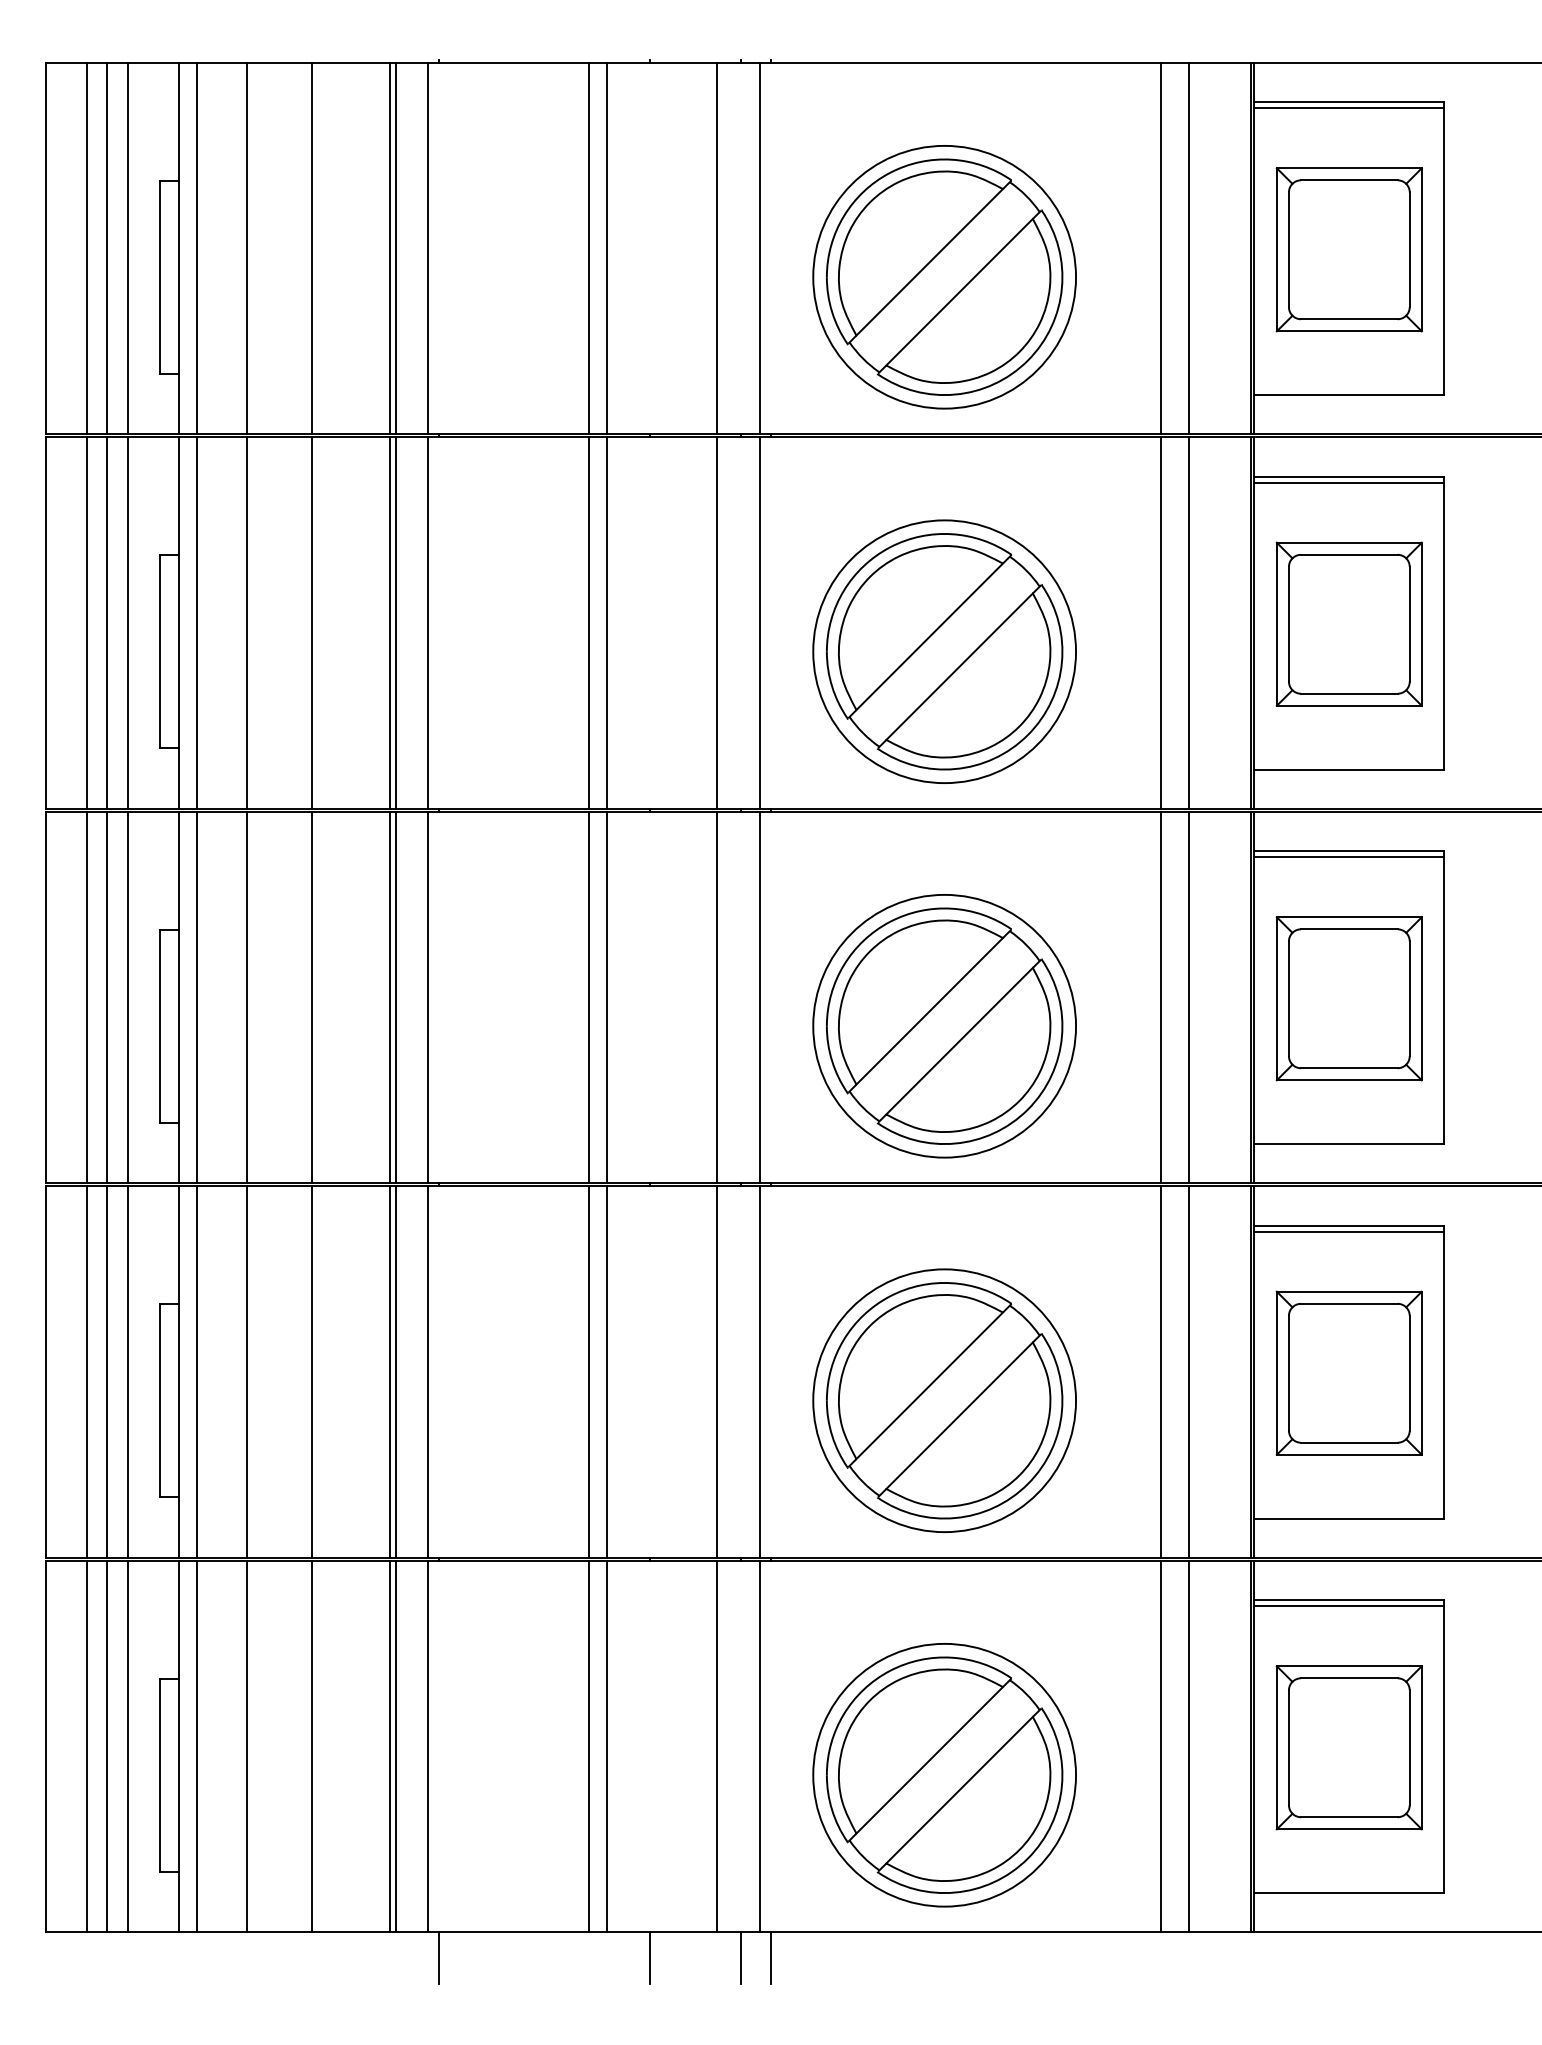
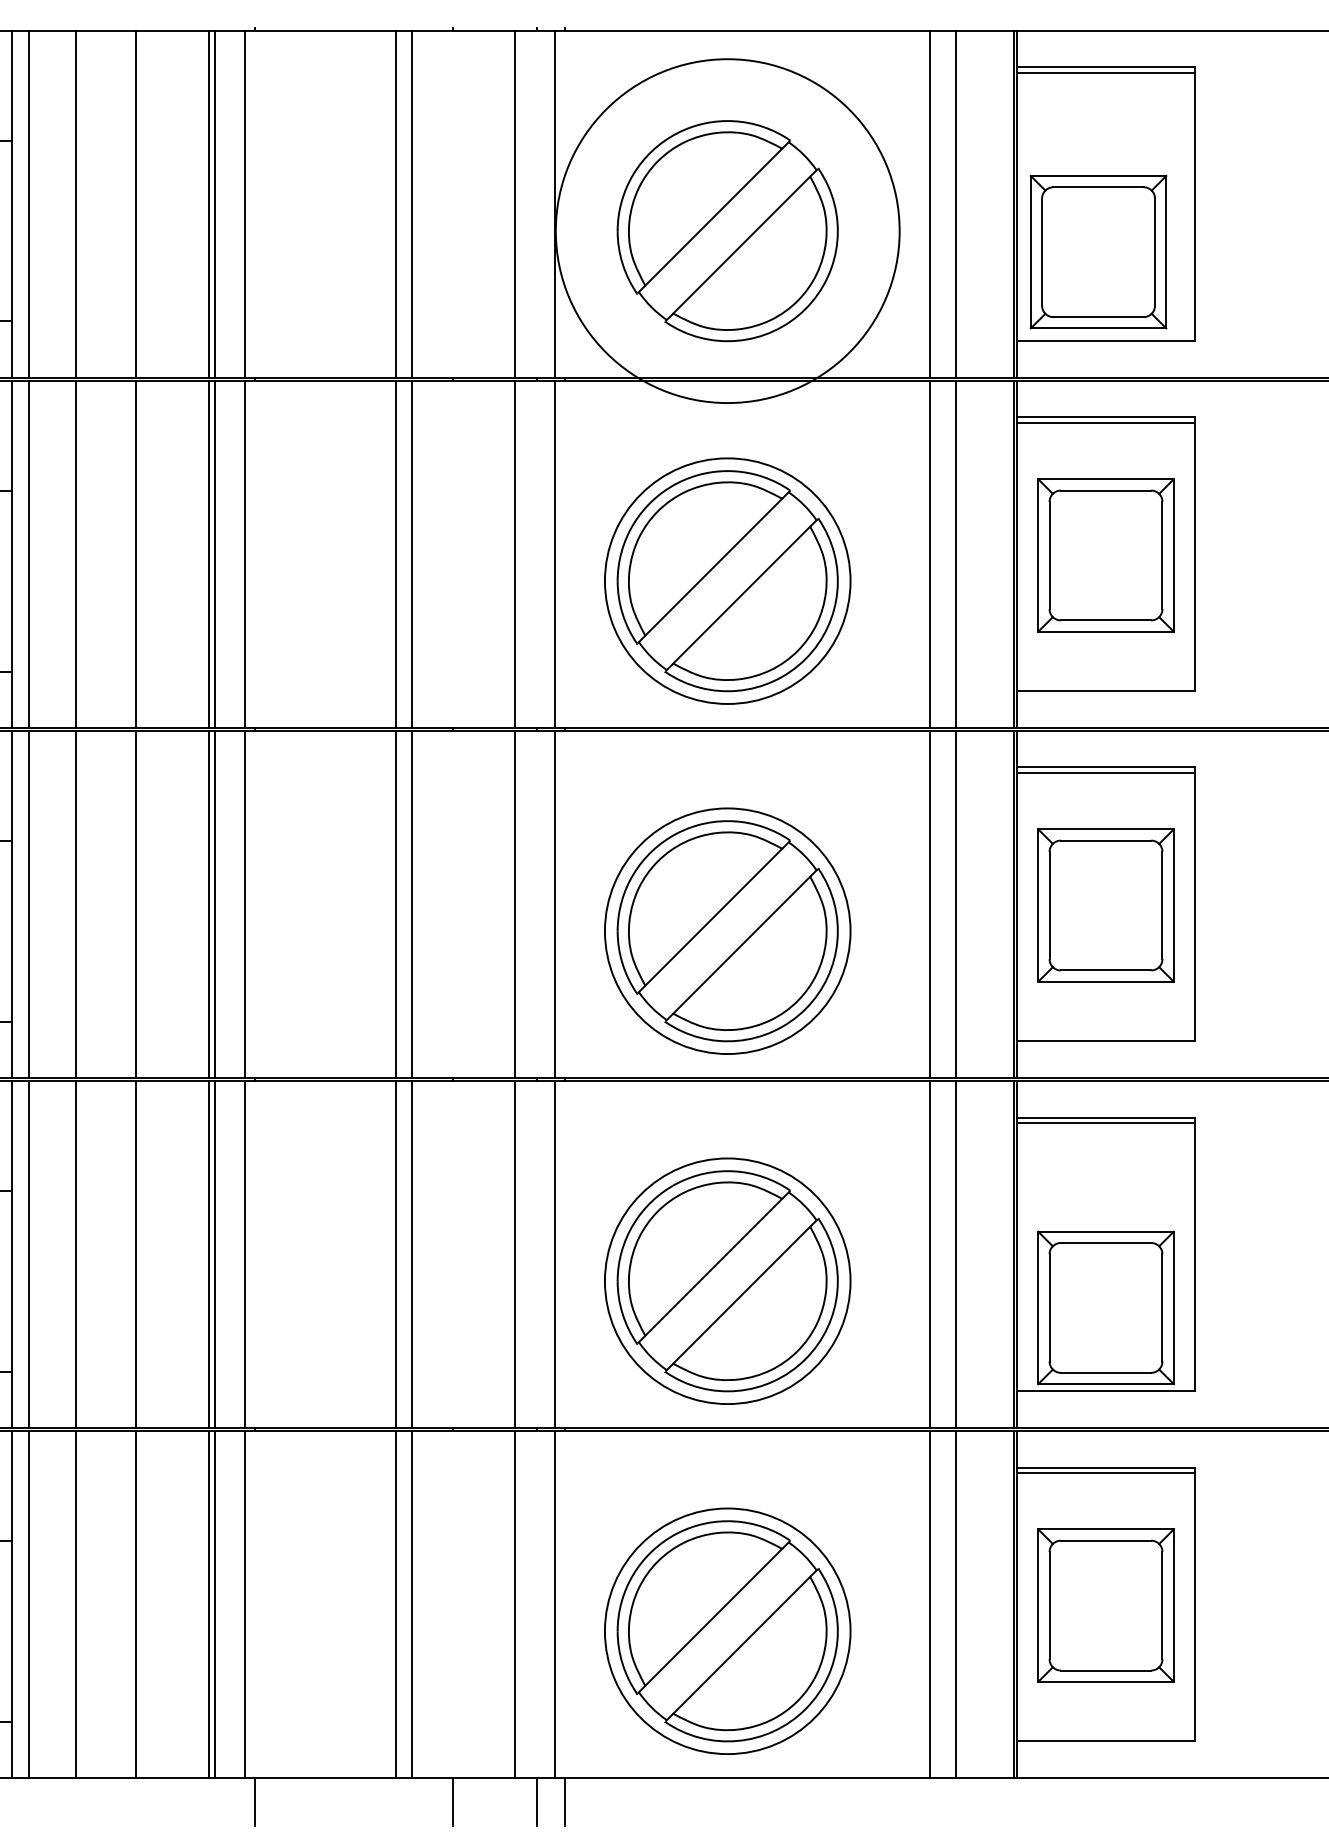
part: (1348, 249) -> (1097, 251), moved
circle: (944, 276) -> (727, 230), size x1.4
part: (1348, 1372) -> (1105, 1307), moved

